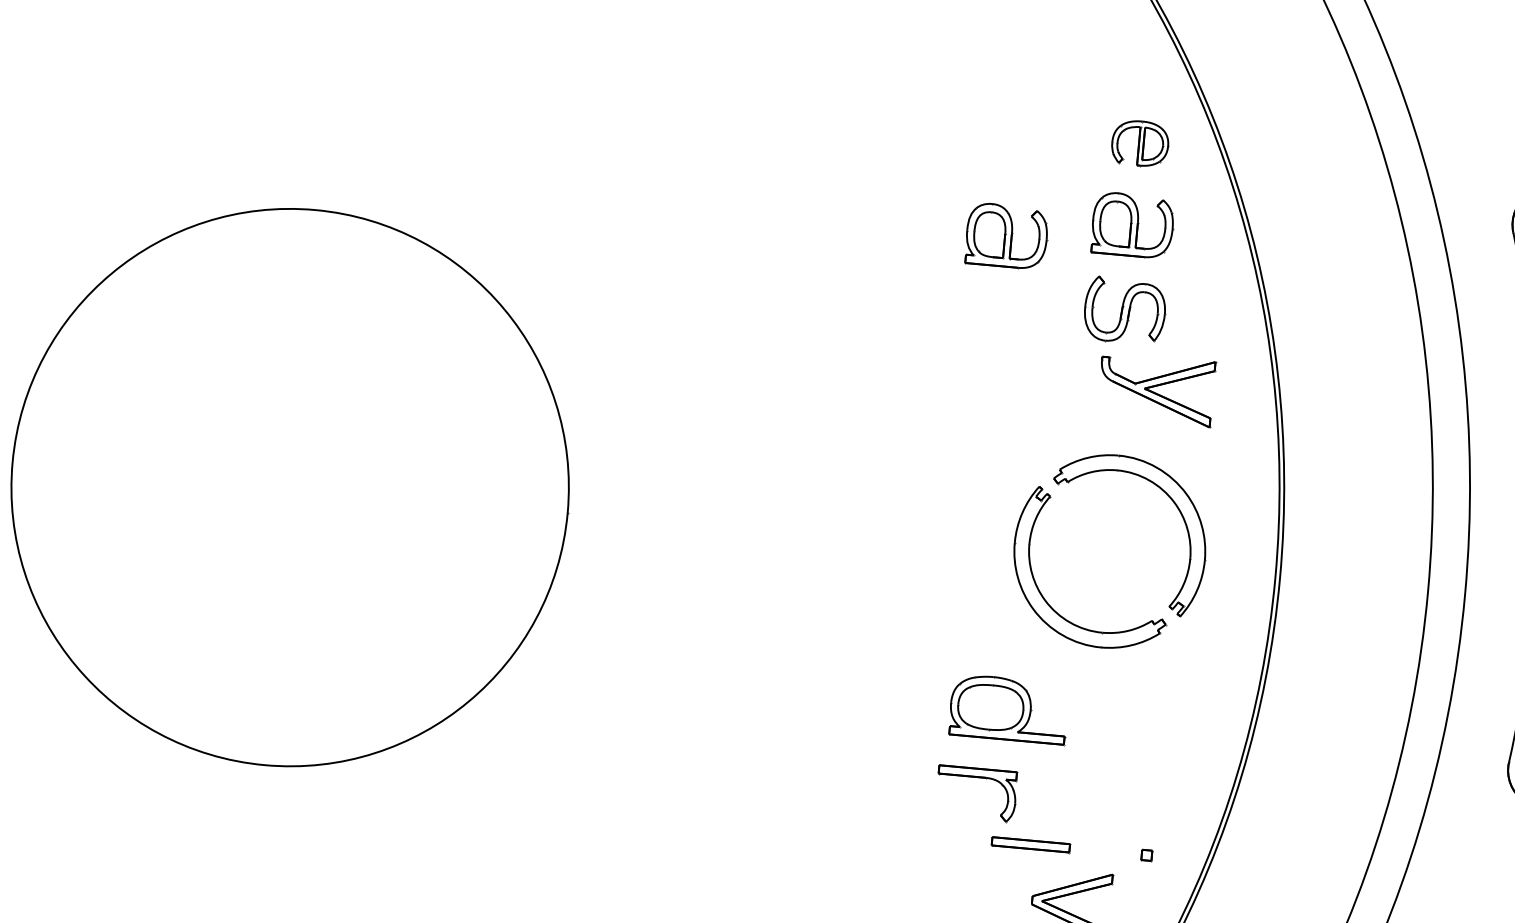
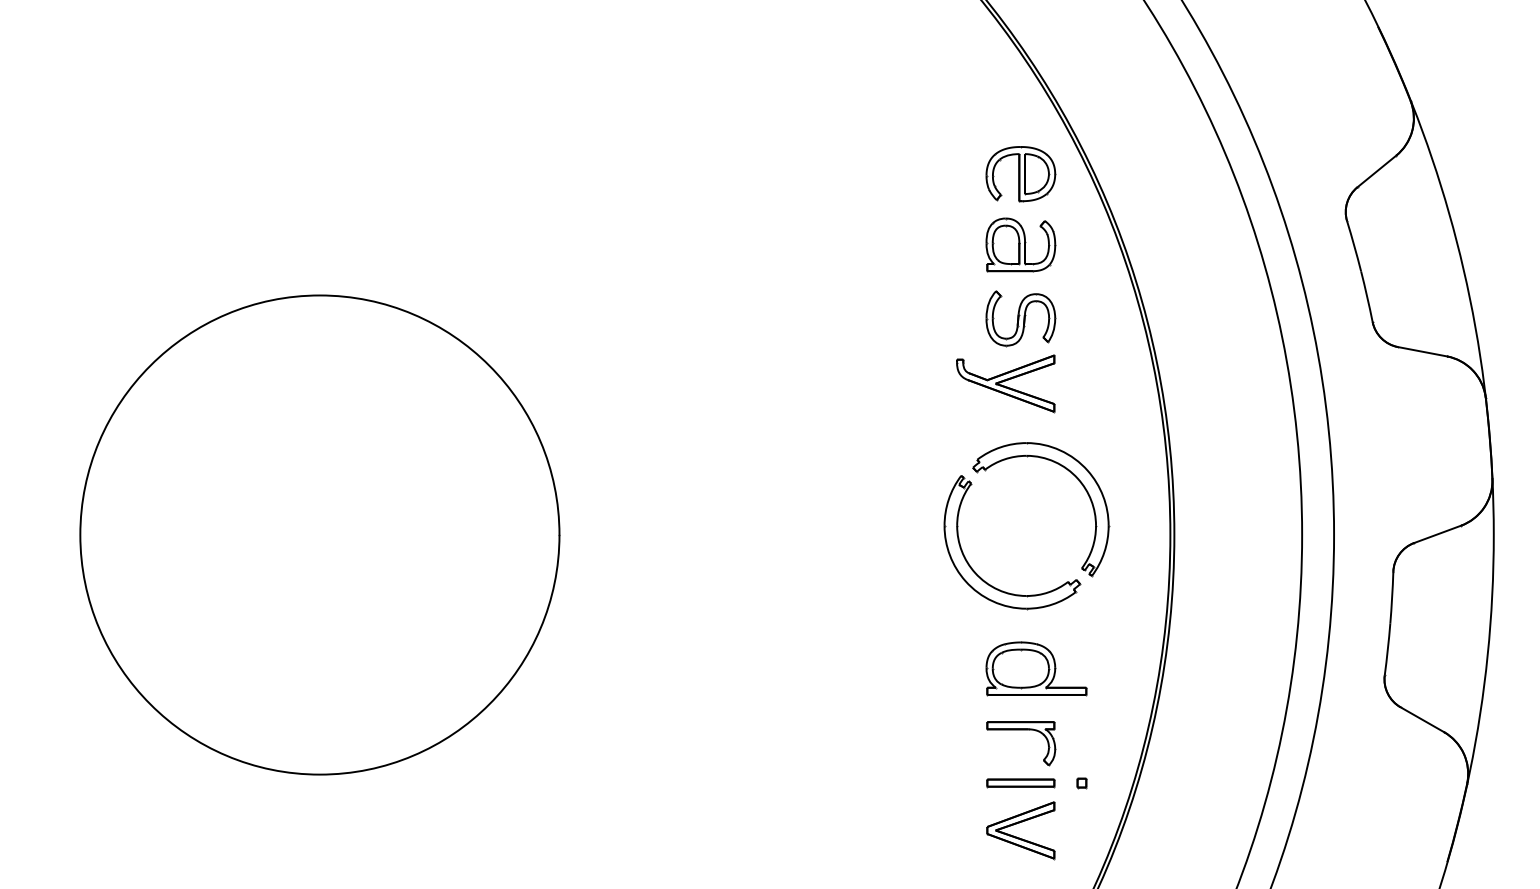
part: (1139, 143) -> (1020, 174), size x1.43
part: (1006, 235) -> (913, 263), removed
part: (1156, 389) -> (1005, 383), moved
part: (1008, 708) -> (1036, 668), moved
part: (978, 778) -> (1021, 730), moved
part: (1030, 845) -> (1020, 783), moved

